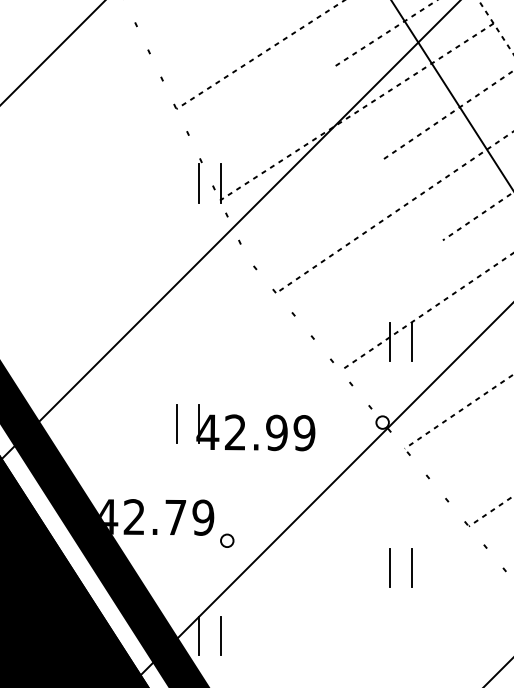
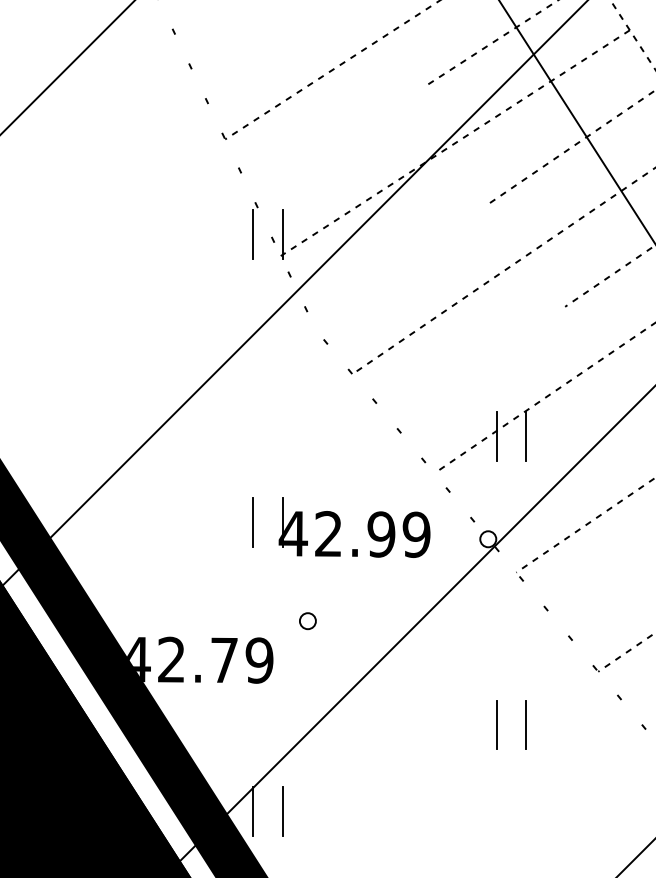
part: (245, 427) -> (341, 527), moved
part: (227, 540) -> (308, 620), moved

